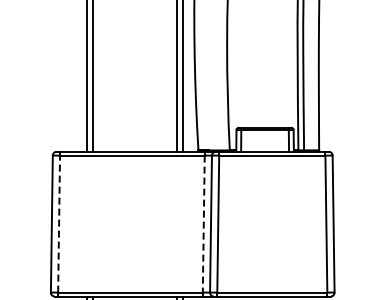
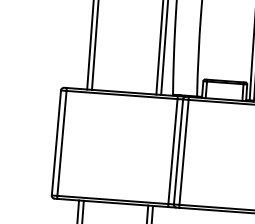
line: (59, 223) -> (62, 142), dashed -> solid
line: (203, 224) -> (172, 151), dashed -> solid

